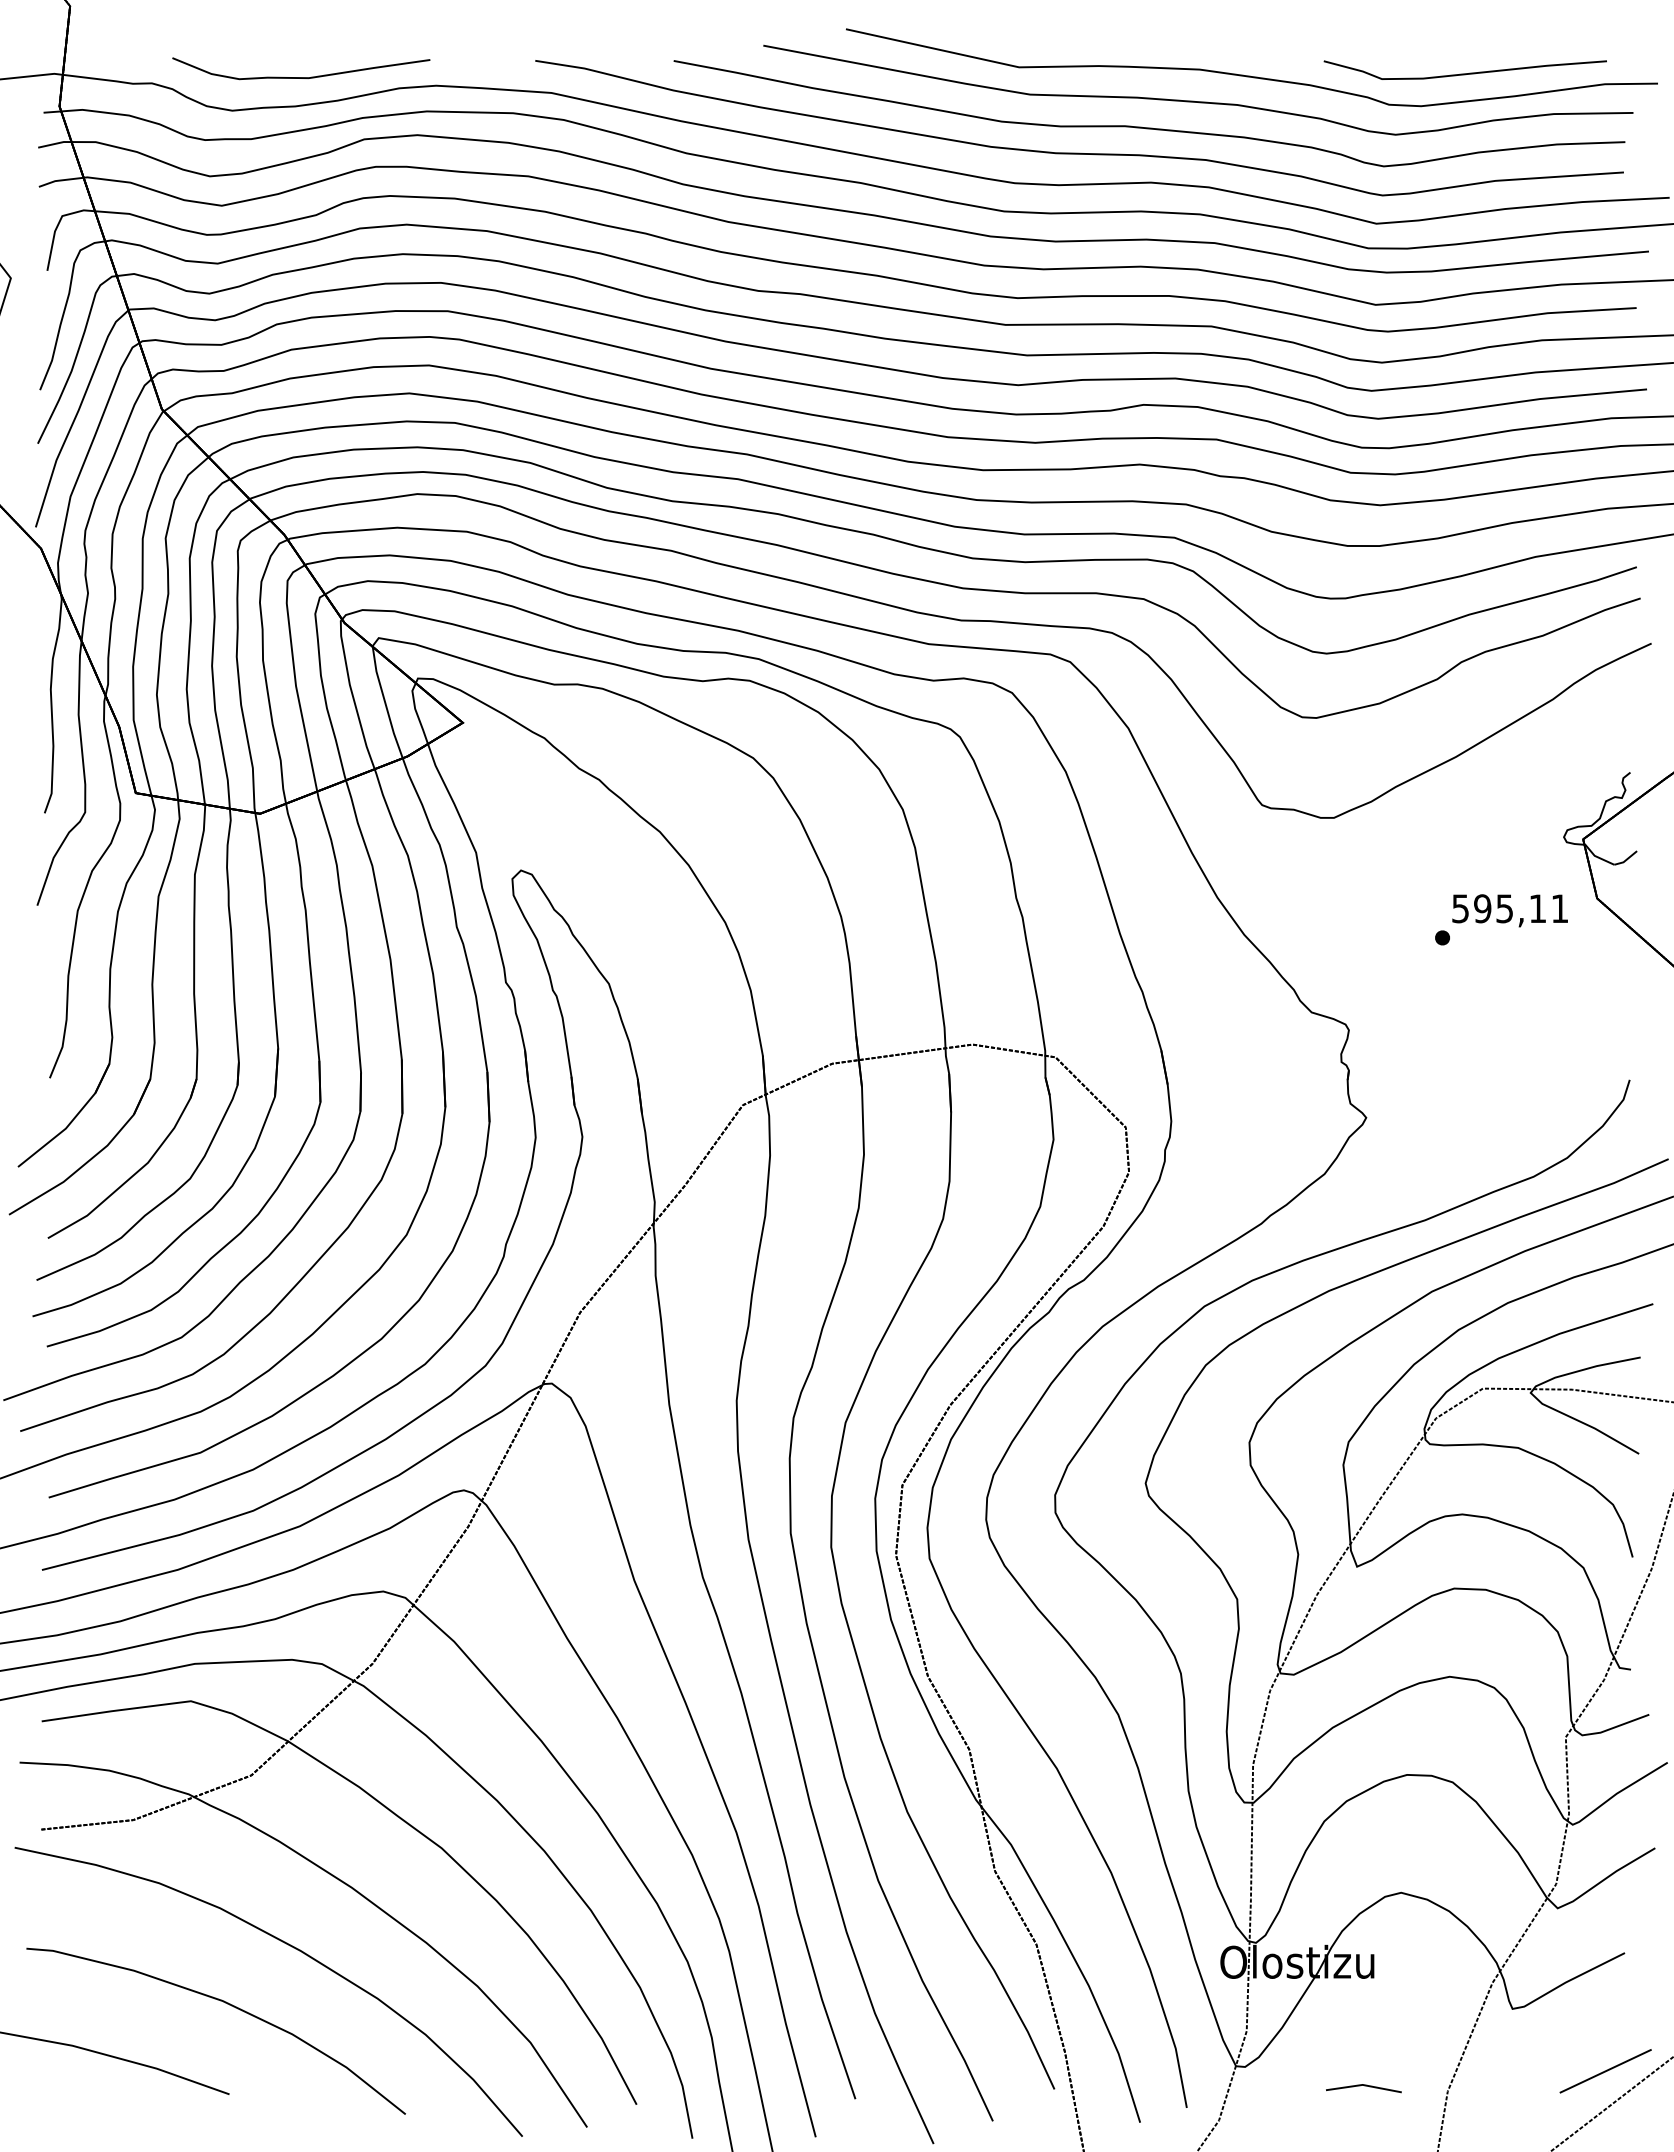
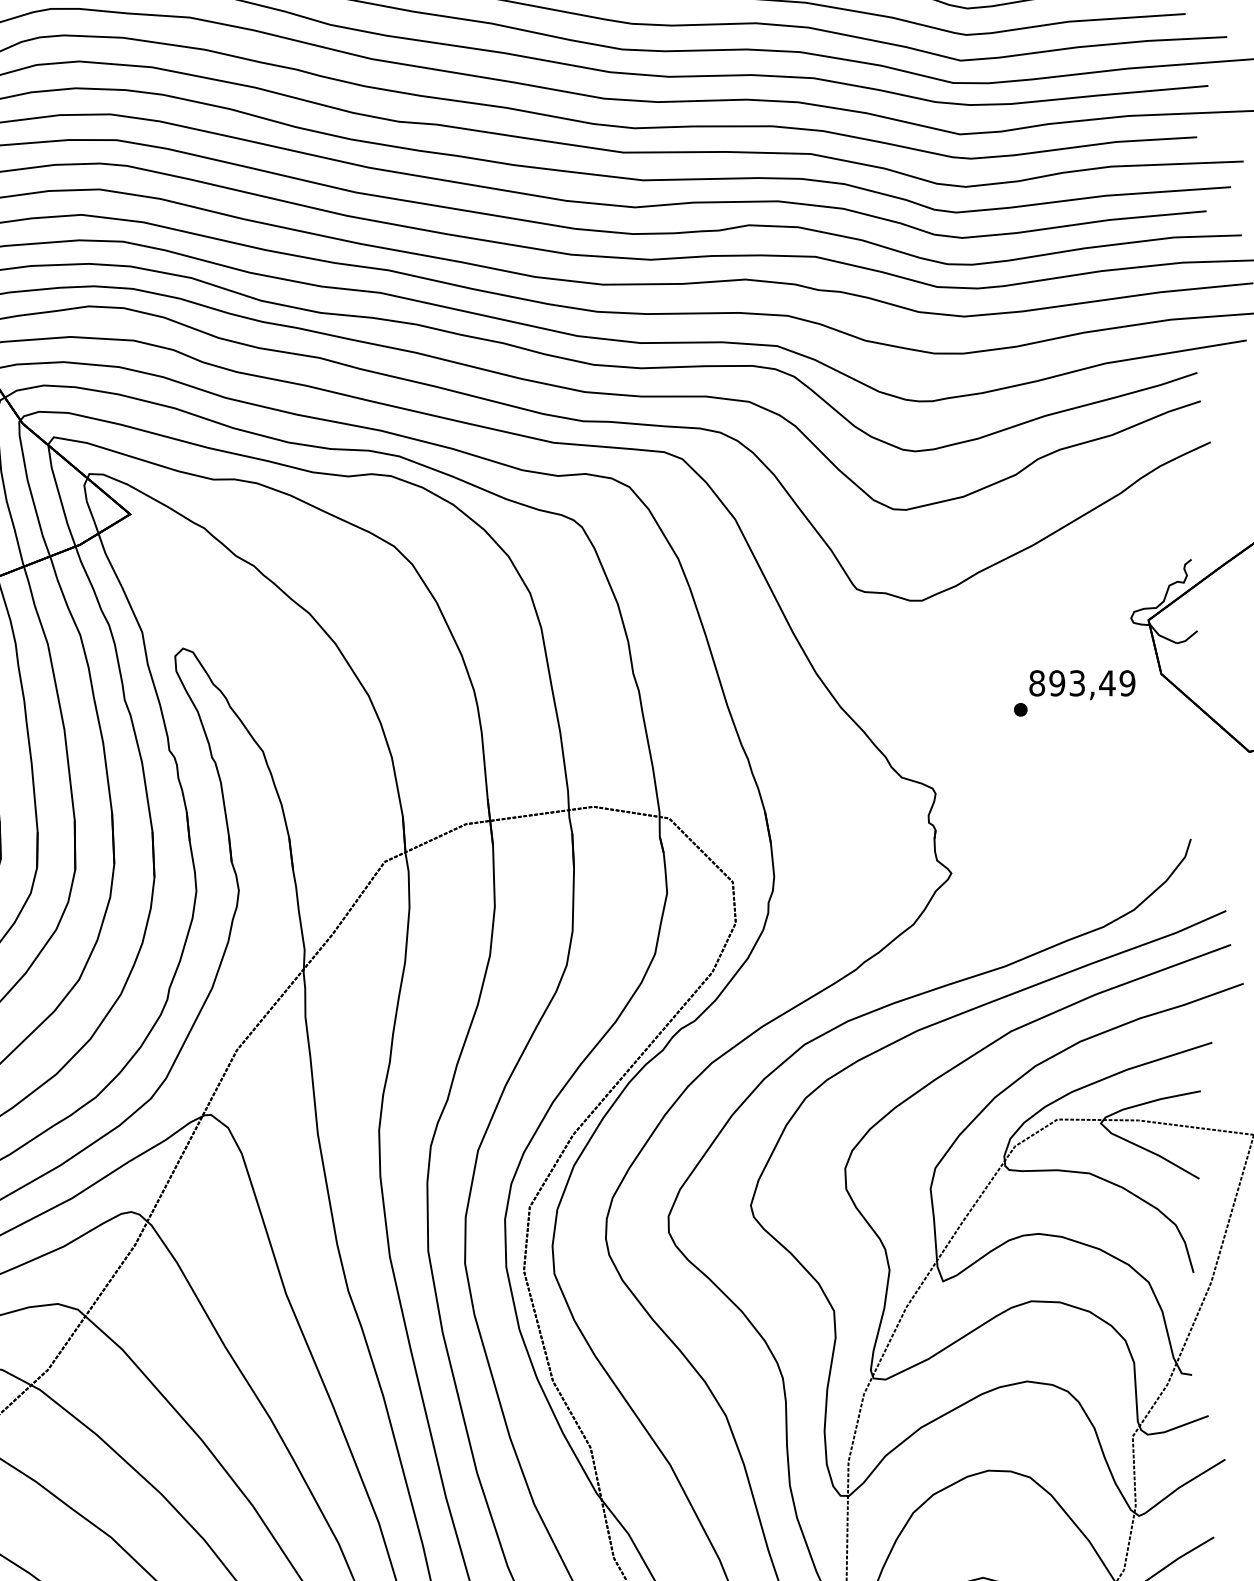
text: (1510, 908) -> (1082, 683), 595,11 -> 893,49

